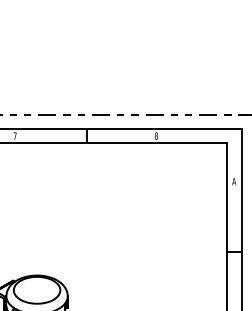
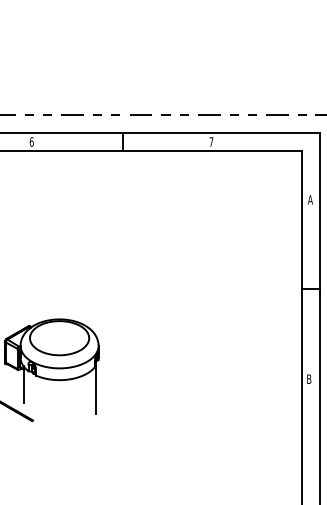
text: (15, 135) -> (31, 141), 7 -> 6
text: (156, 135) -> (211, 141), 8 -> 7

